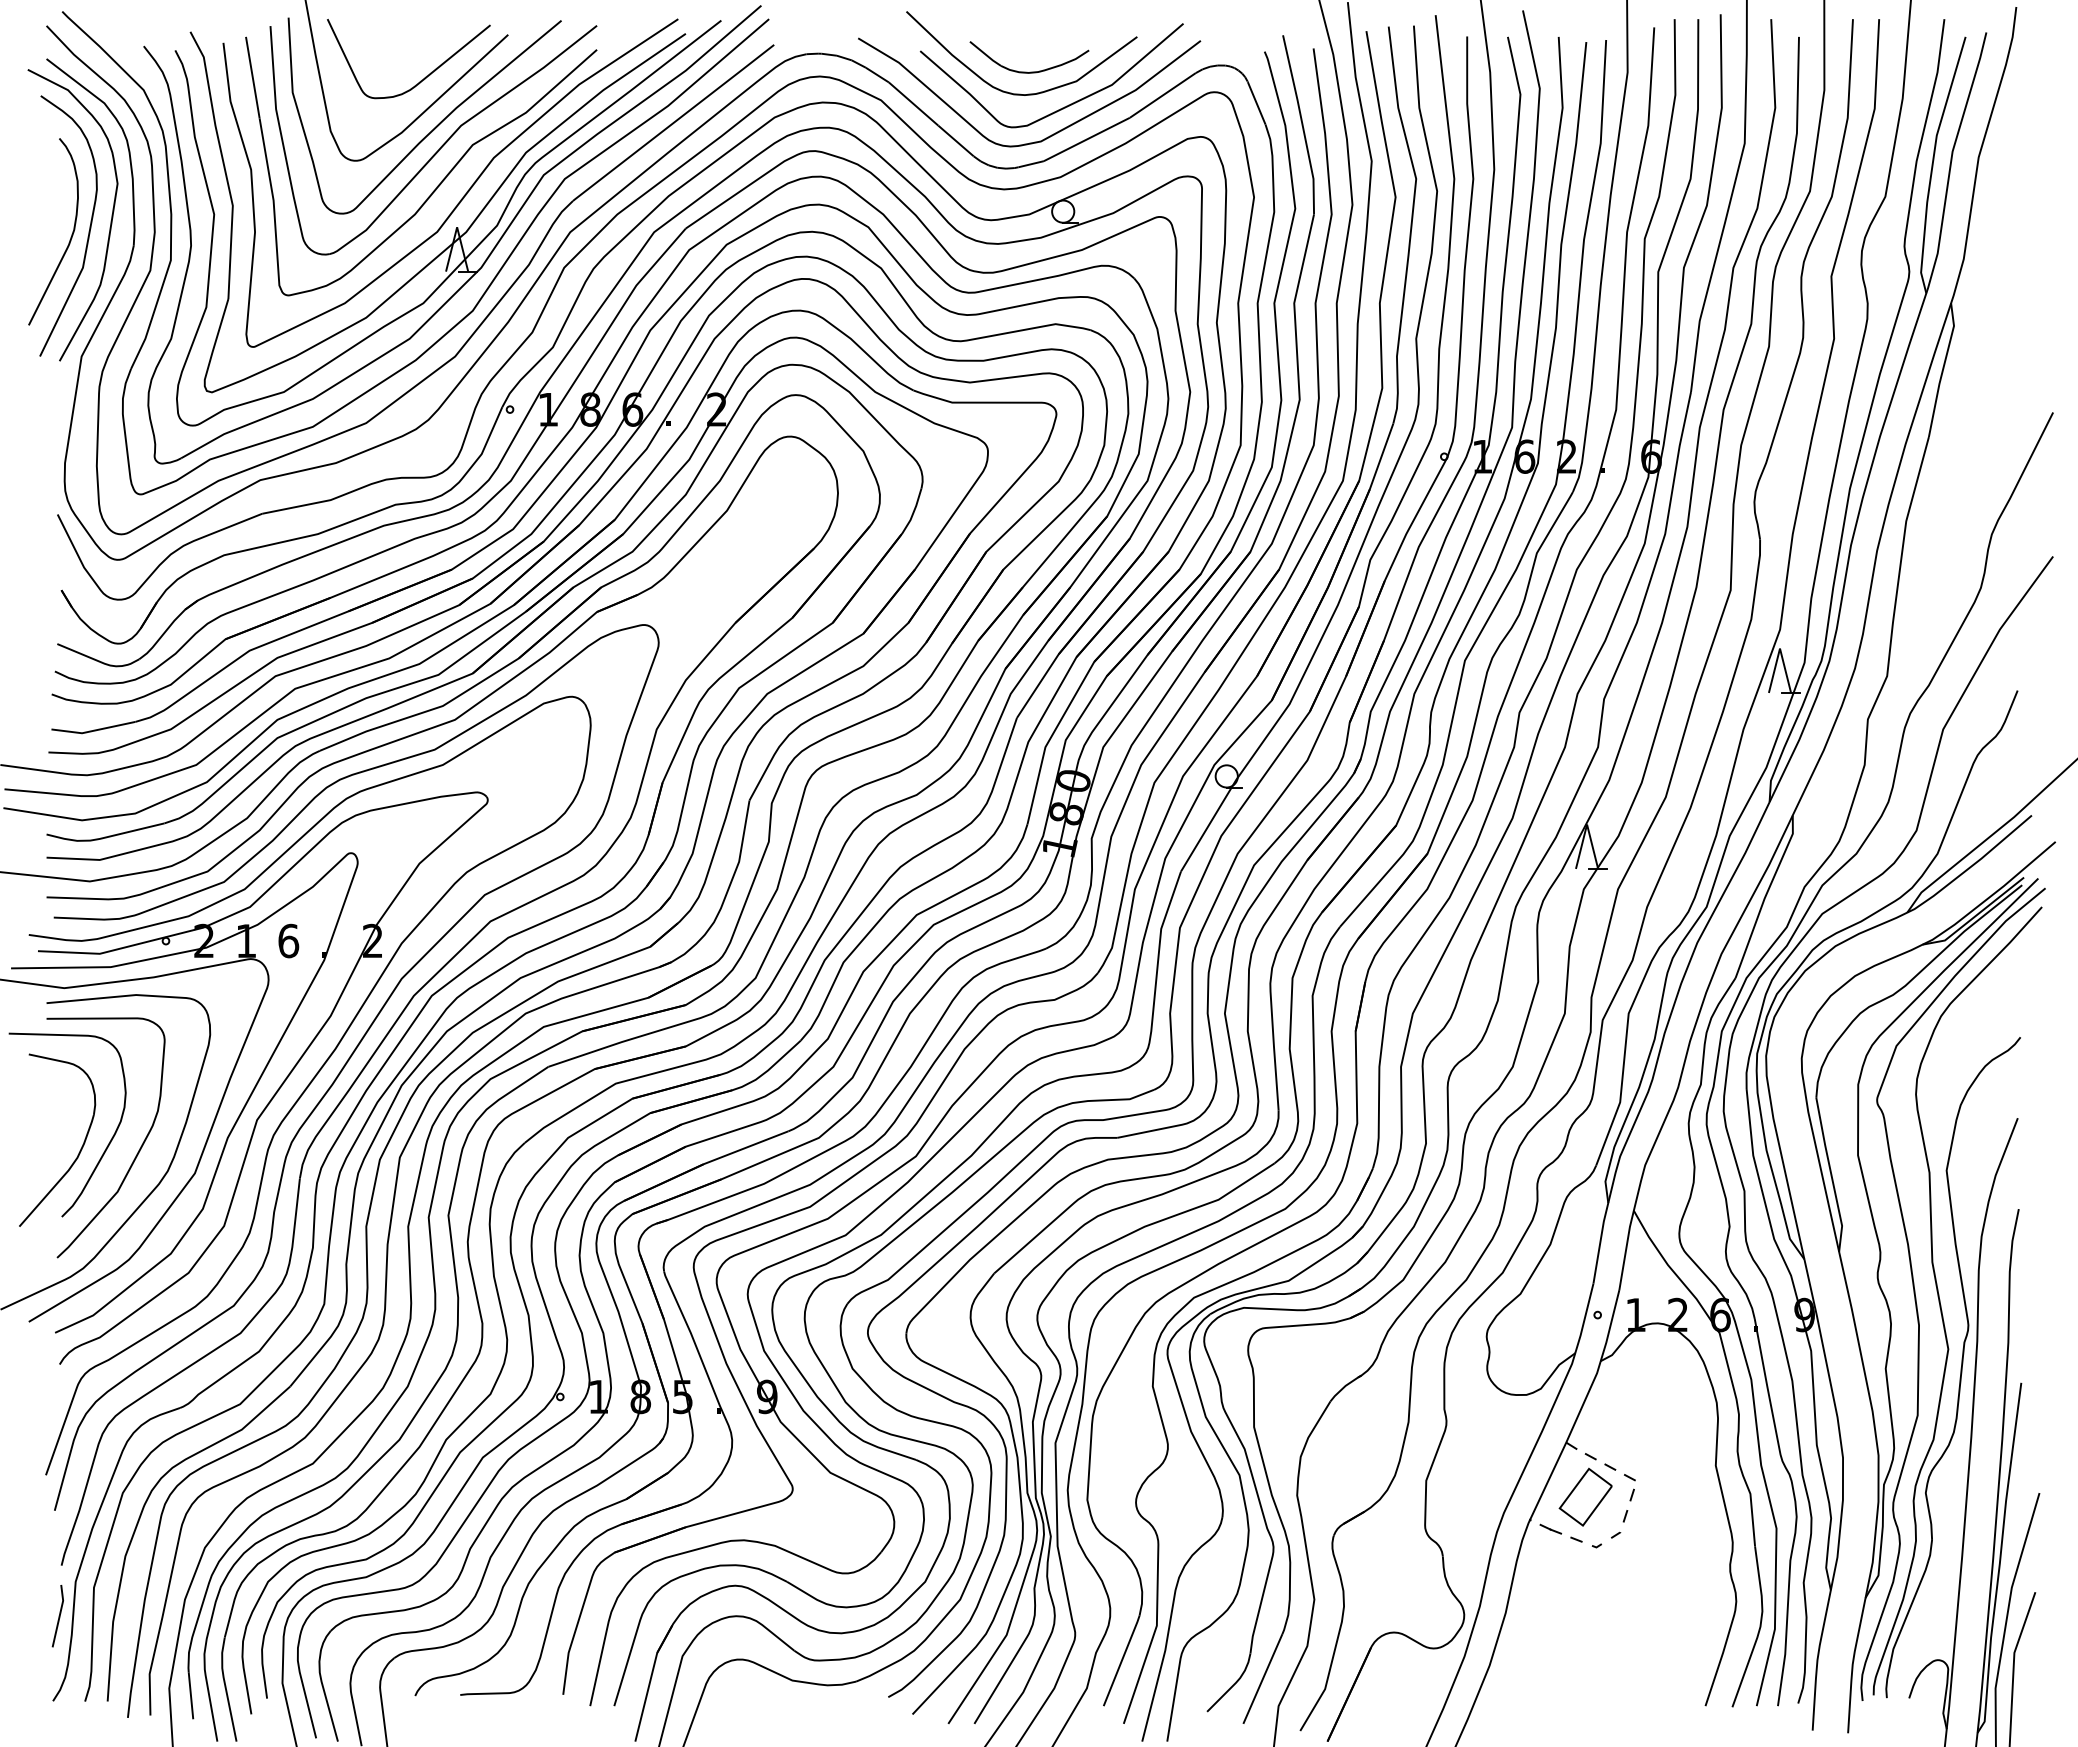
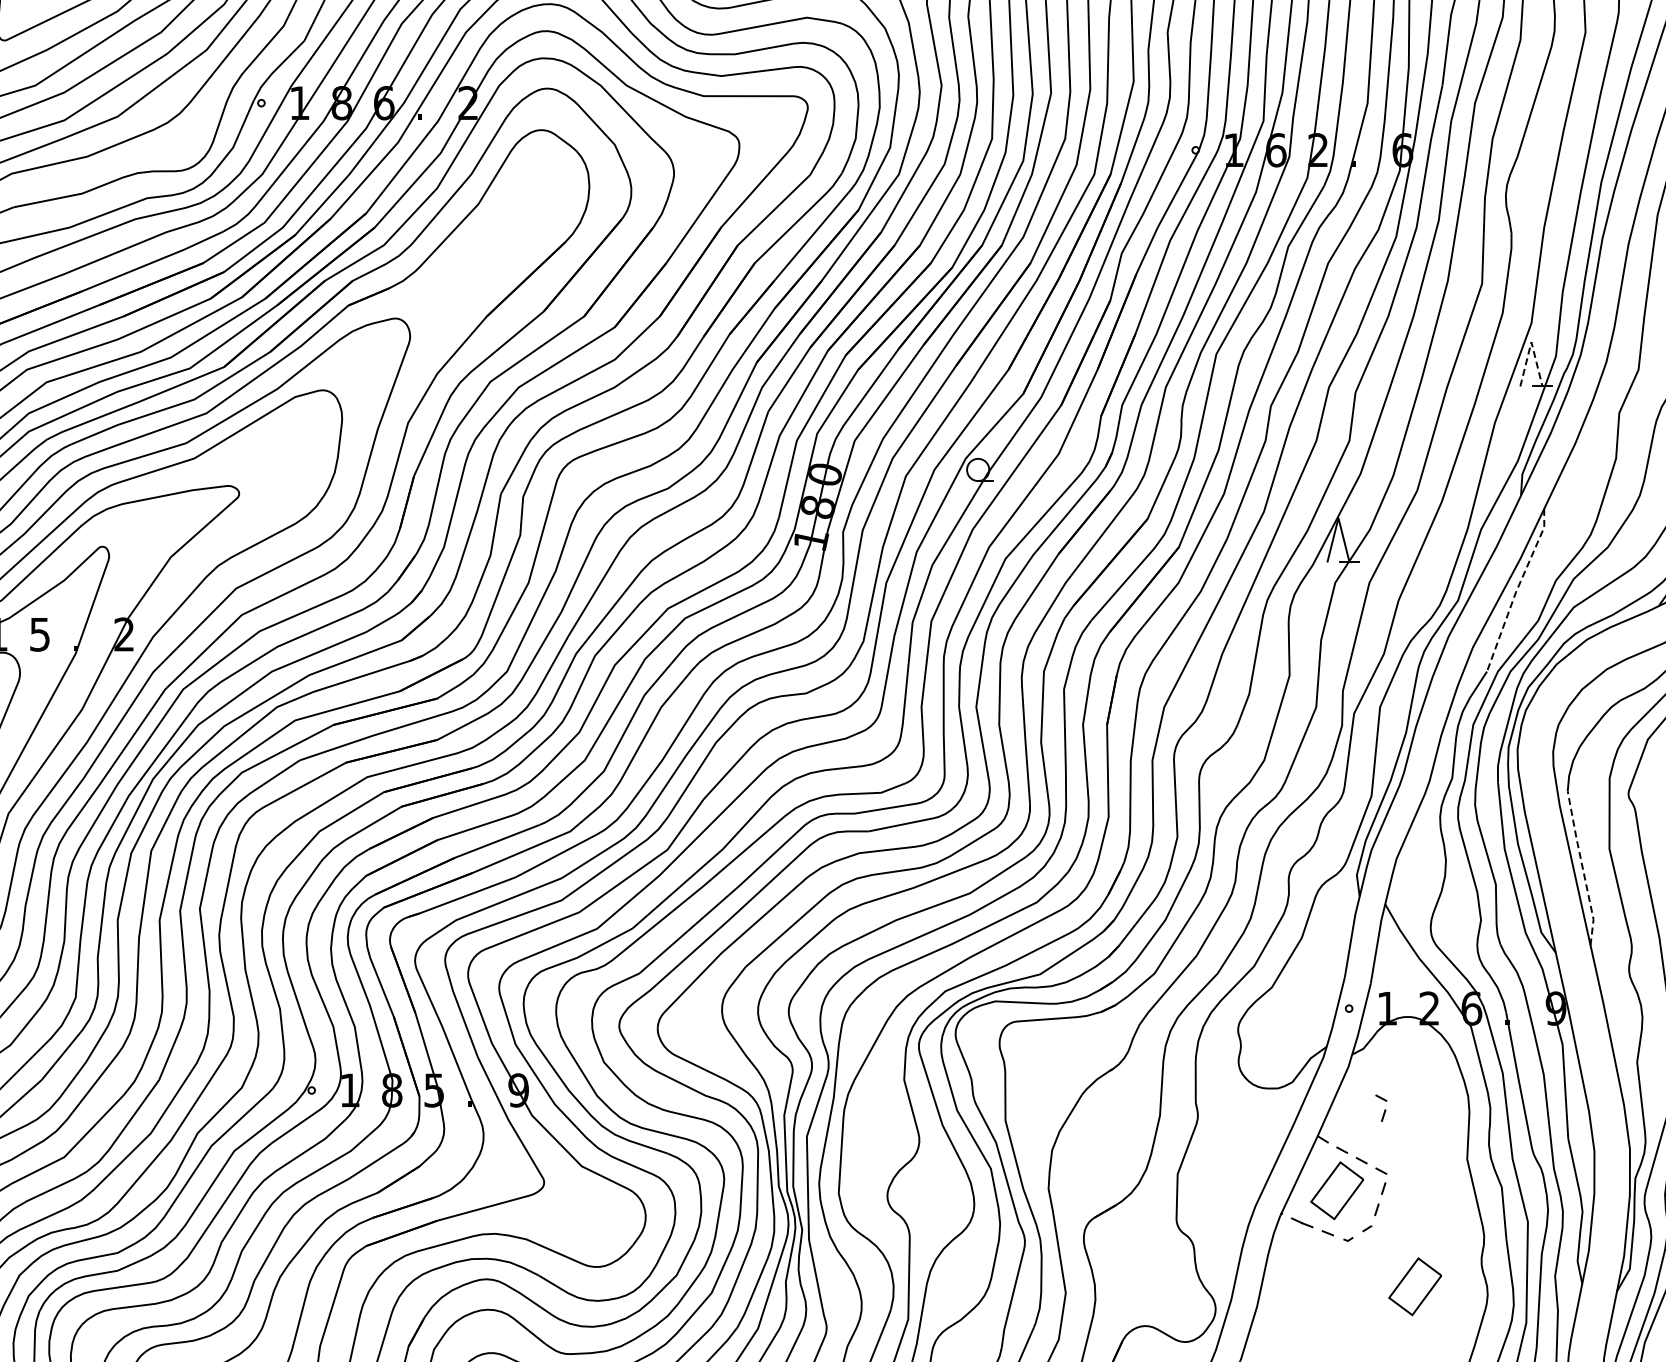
line: (1780, 648) -> (1531, 342), solid -> dashed
line: (1765, 896) -> (1516, 590), solid -> dashed
text: (288, 940) -> (39, 634), 6 -> 5
line: (1831, 1174) -> (1582, 868), solid -> dashed
part: (1629, 1414) -> (1380, 1108), added
part: (1663, 1592) -> (1414, 1286), added

